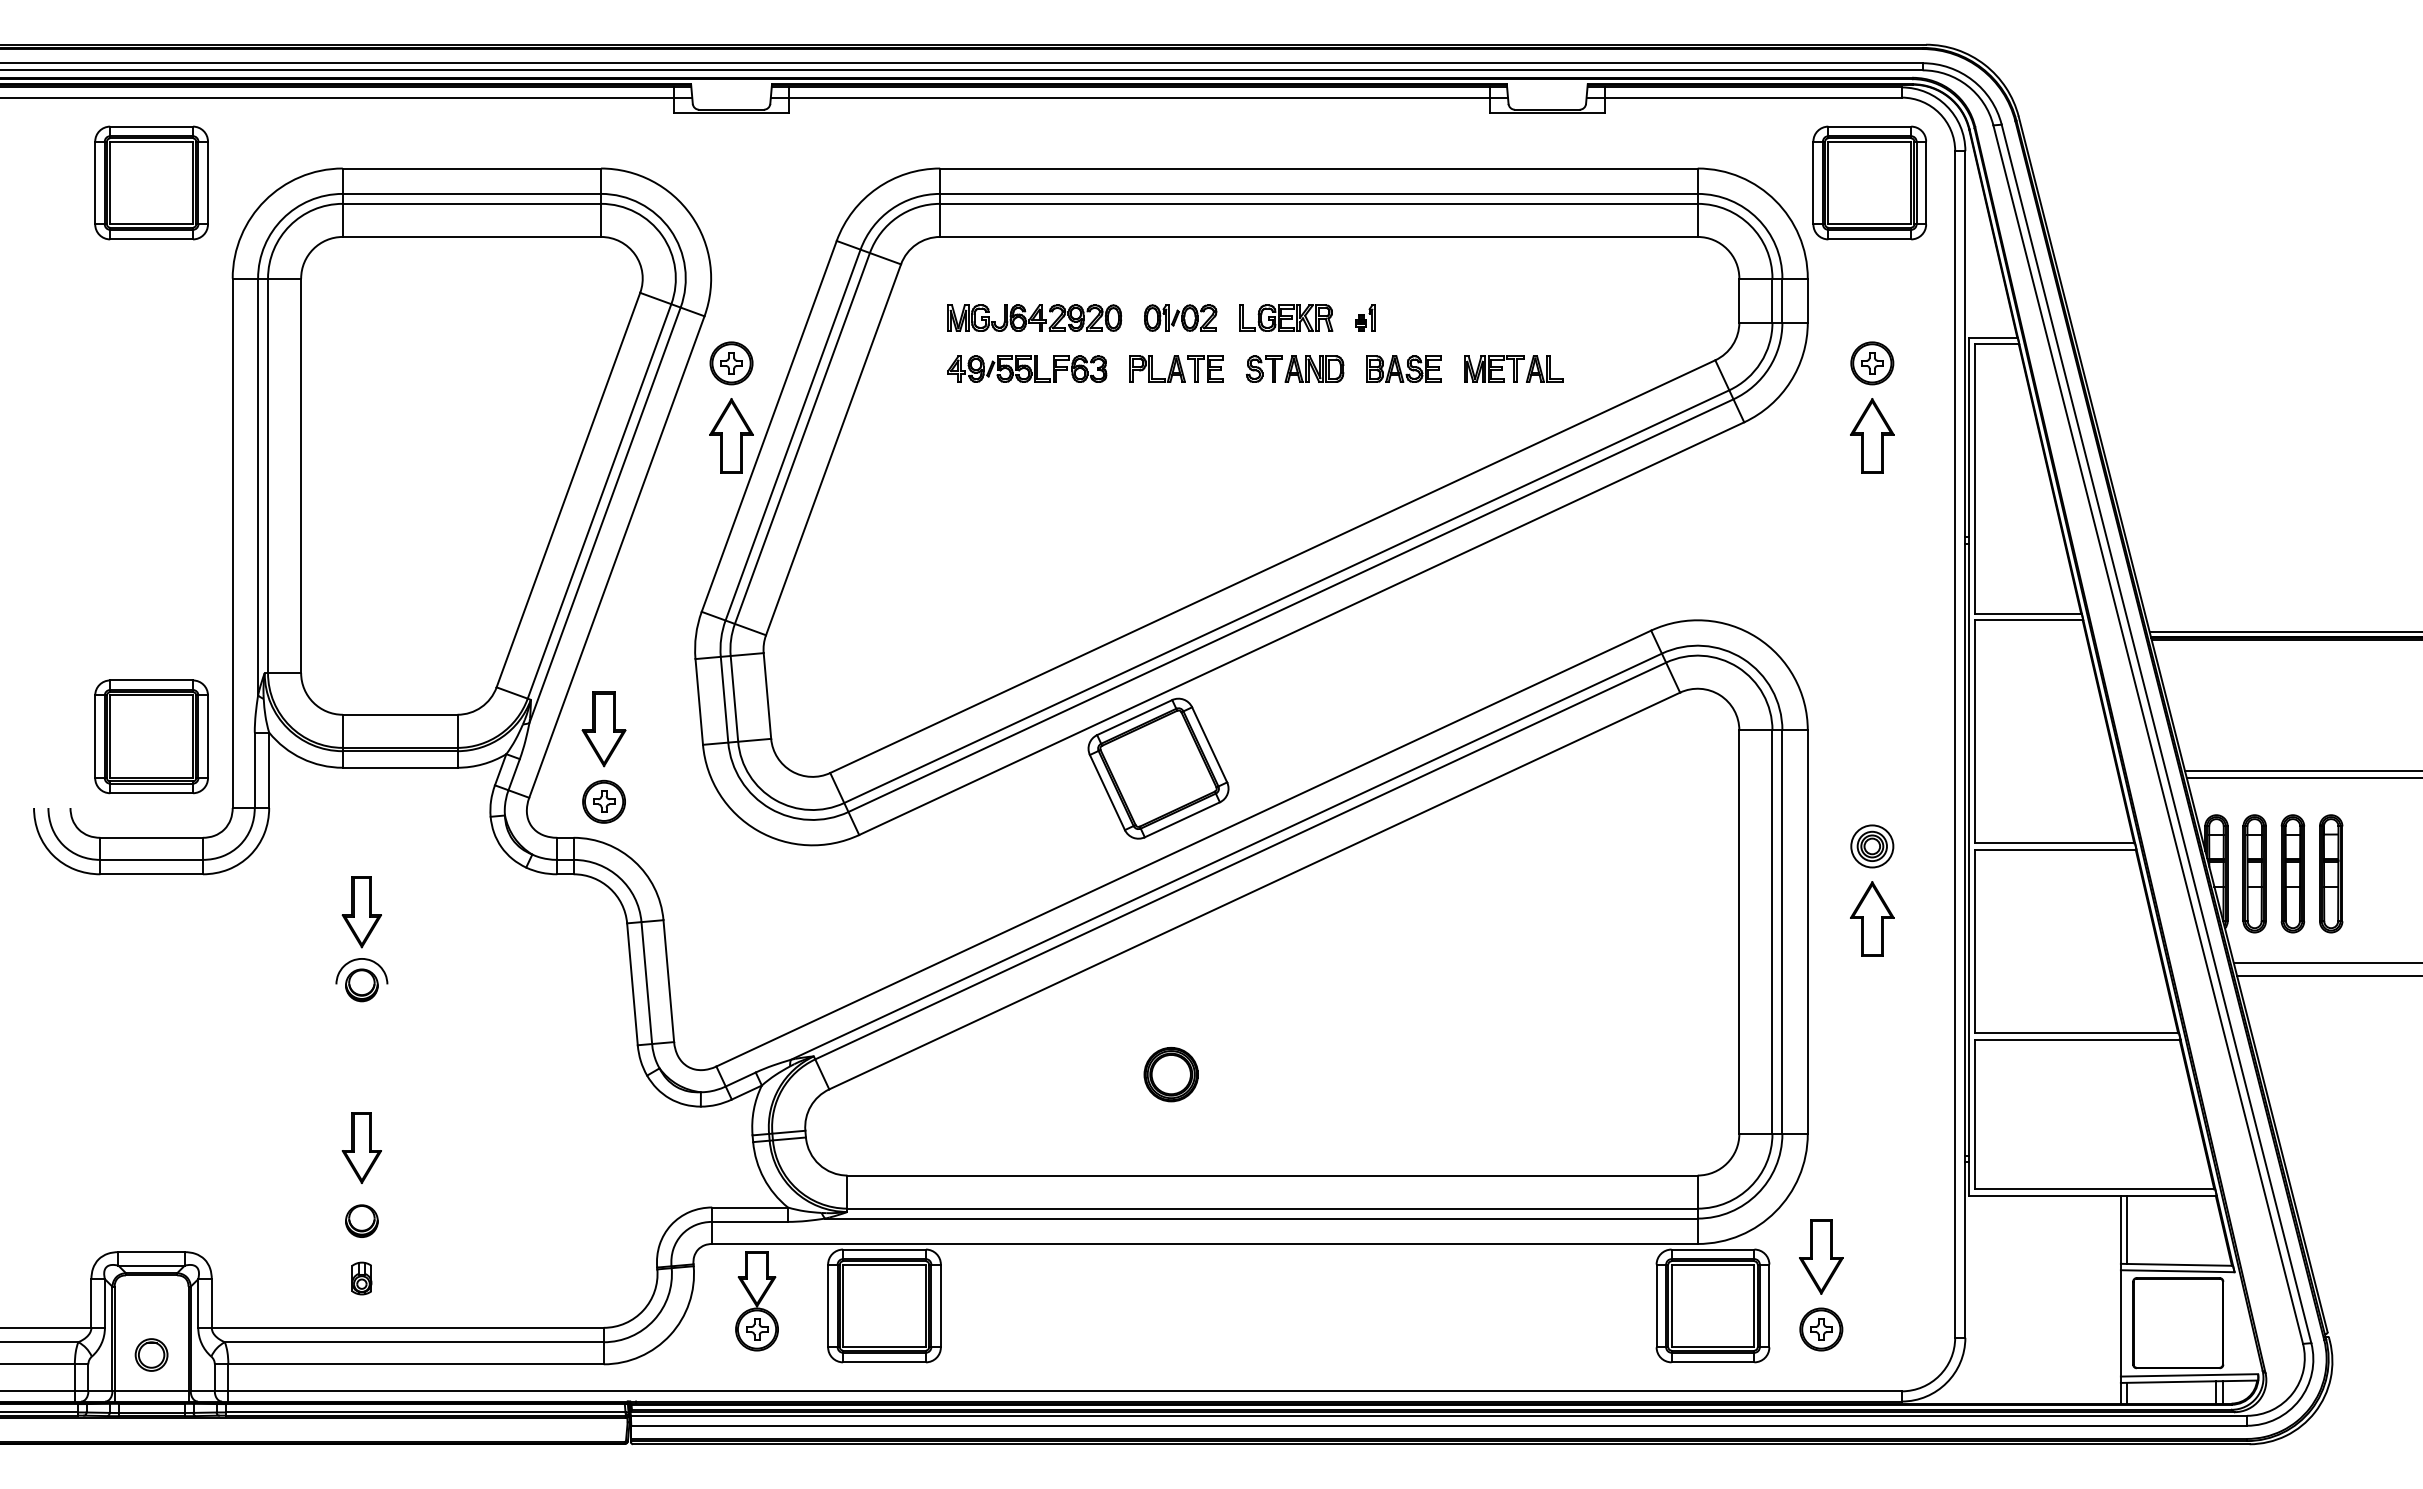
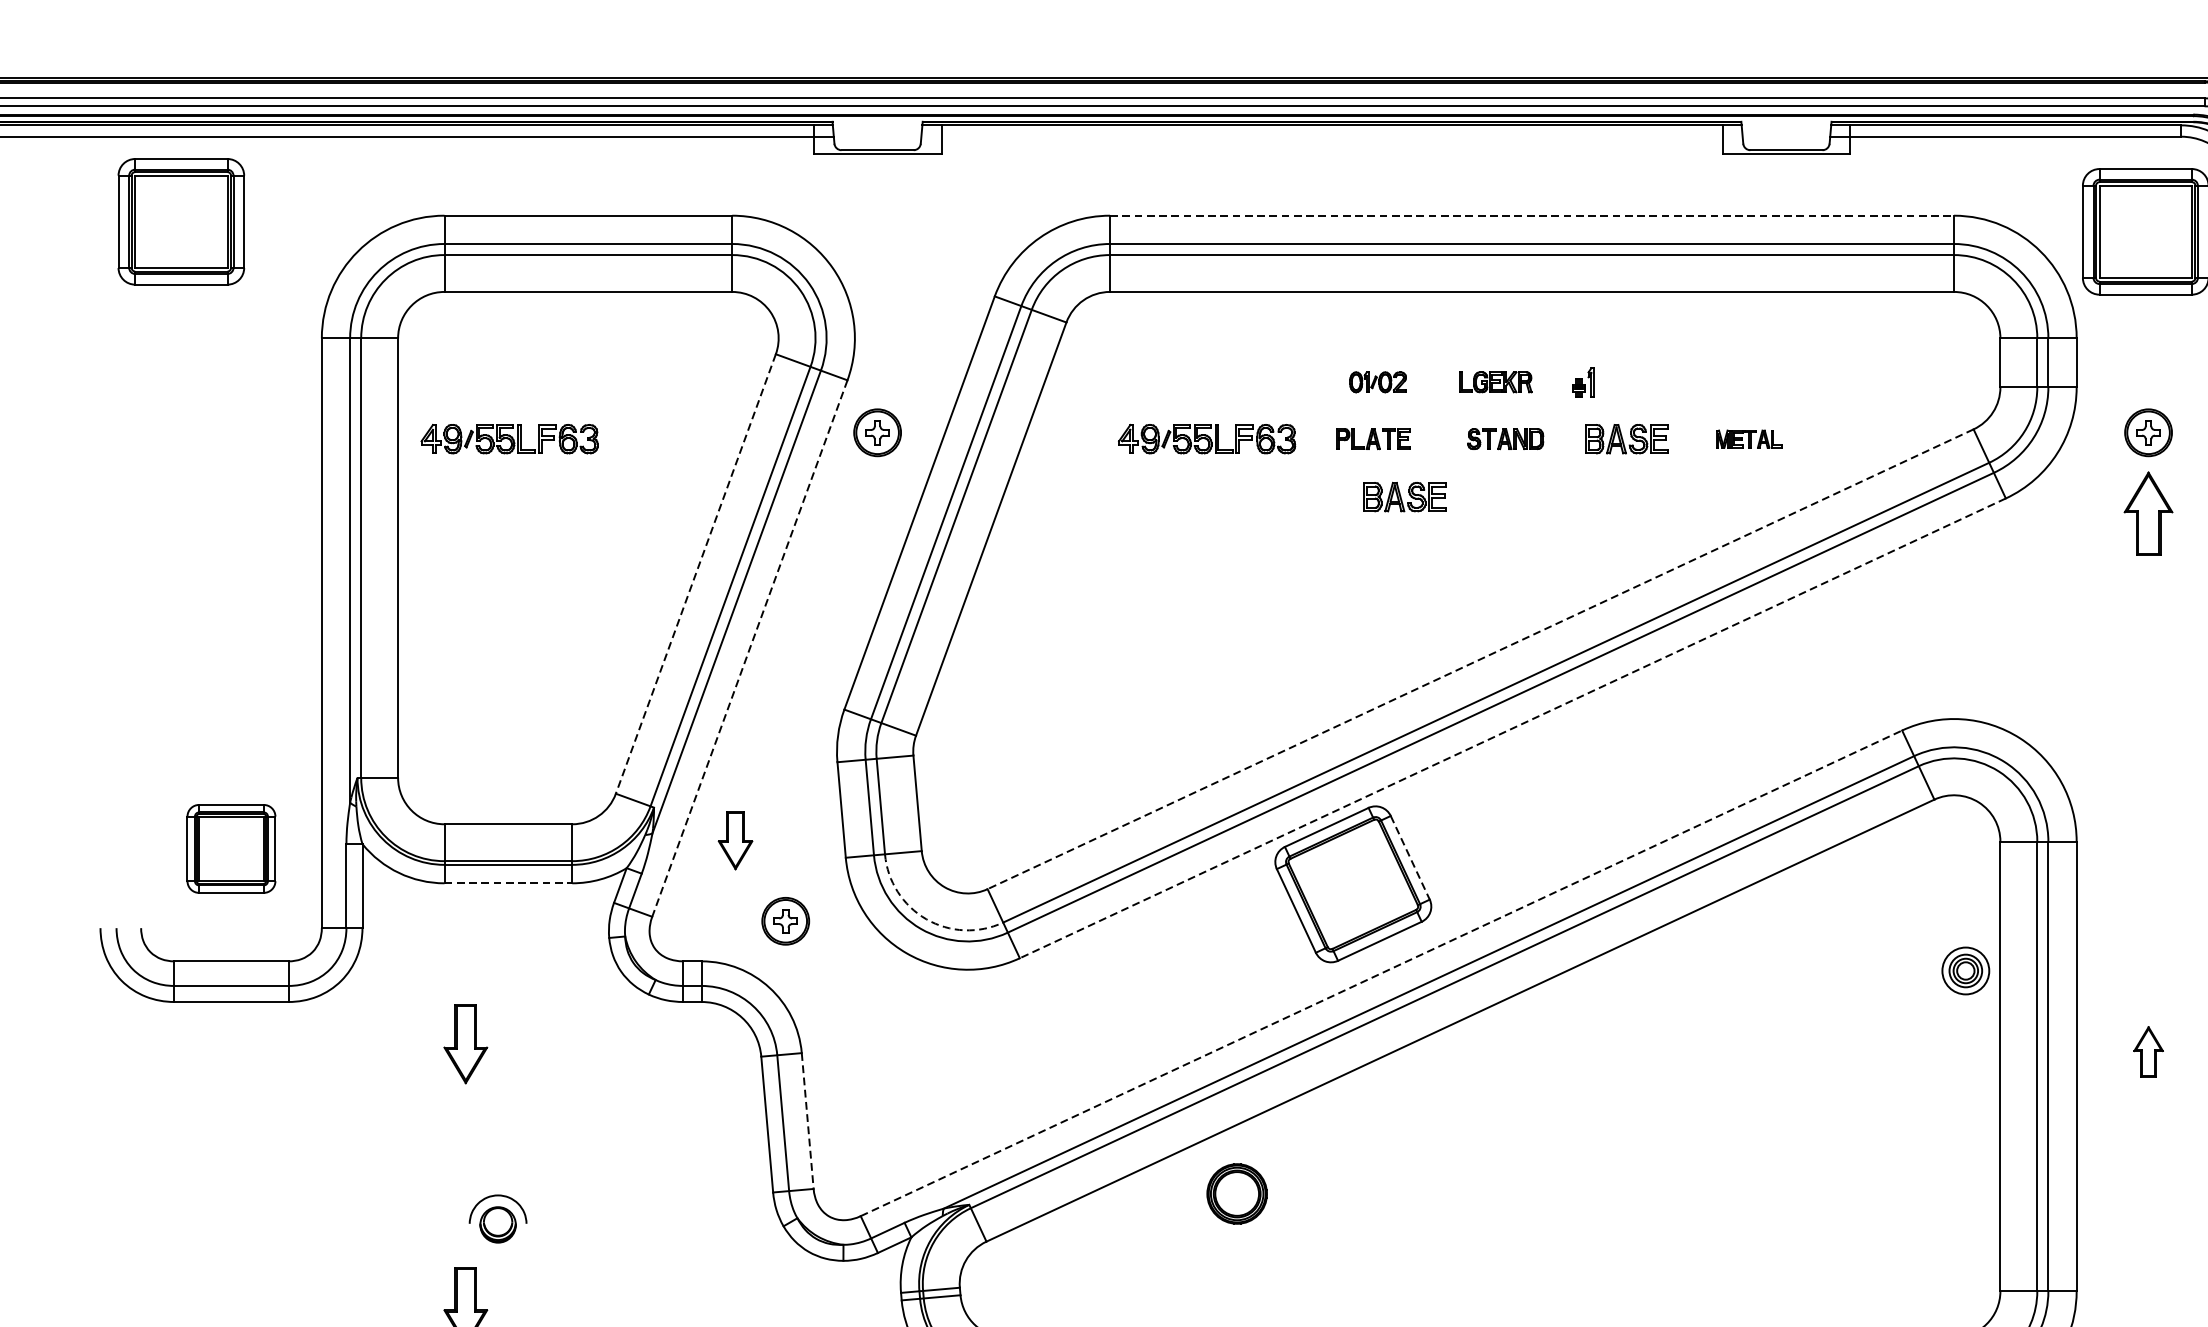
line: (1139, 97) -> (1332, 136), removed
line: (1318, 168) -> (1531, 215), solid -> dashed
part: (151, 182) -> (181, 221), moved
part: (1034, 317) -> (1215, 381), removed
part: (1180, 317) -> (1377, 381), size x0.7
part: (1286, 317) -> (1495, 381), size x0.7
part: (401, 368) -> (509, 438), added
part: (1176, 368) -> (1373, 438), size x0.7
part: (1295, 368) -> (1505, 438), size x0.7
part: (1513, 368) -> (1748, 438), size x0.6
part: (1204, 420) -> (1404, 496), added
part: (731, 435) -> (877, 513), removed
line: (568, 490) -> (695, 574), solid -> dashed
line: (616, 557) -> (749, 649), solid -> dashed
line: (1272, 566) -> (1480, 659), solid -> dashed
line: (1301, 628) -> (1512, 728), solid -> dashed
part: (603, 729) -> (734, 840), size x0.7
part: (151, 736) -> (231, 848), size x0.7
line: (1209, 745) -> (1410, 858), solid -> dashed
line: (400, 767) -> (508, 883), solid -> dashed
arc: (775, 800) -> (926, 919), solid -> dashed
part: (603, 801) -> (785, 920), moved
part: (1872, 846) -> (1966, 971), moved
line: (1183, 848) -> (1381, 973), solid -> dashed
part: (1872, 918) -> (2148, 1051), size x0.6
part: (361, 980) -> (497, 1219), moved
line: (668, 981) -> (807, 1121), solid -> dashed
part: (1170, 1074) -> (1236, 1193), moved

